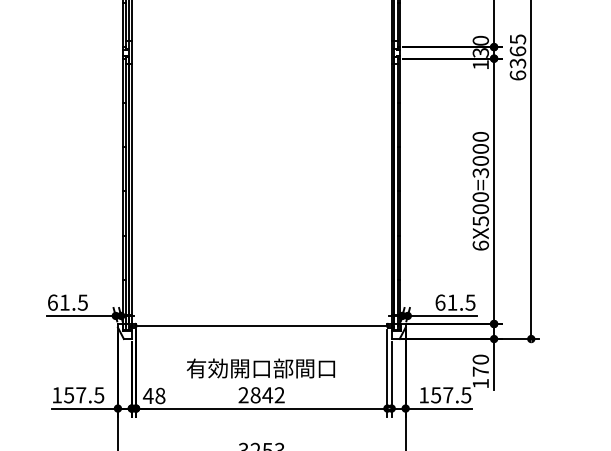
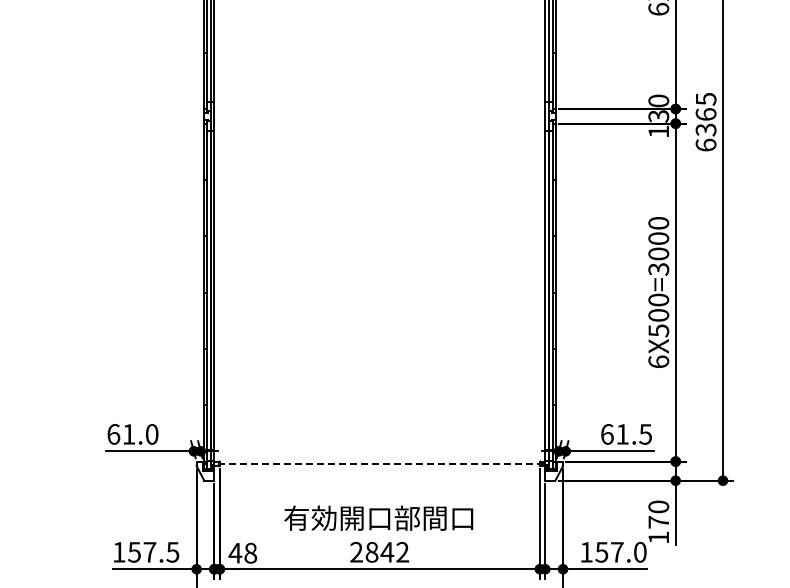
text: (82, 302) -> (151, 434), 61.5 -> 61.0
line: (261, 325) -> (379, 463), solid -> dashed
text: (465, 394) -> (639, 551), 157.5 -> 157.0

